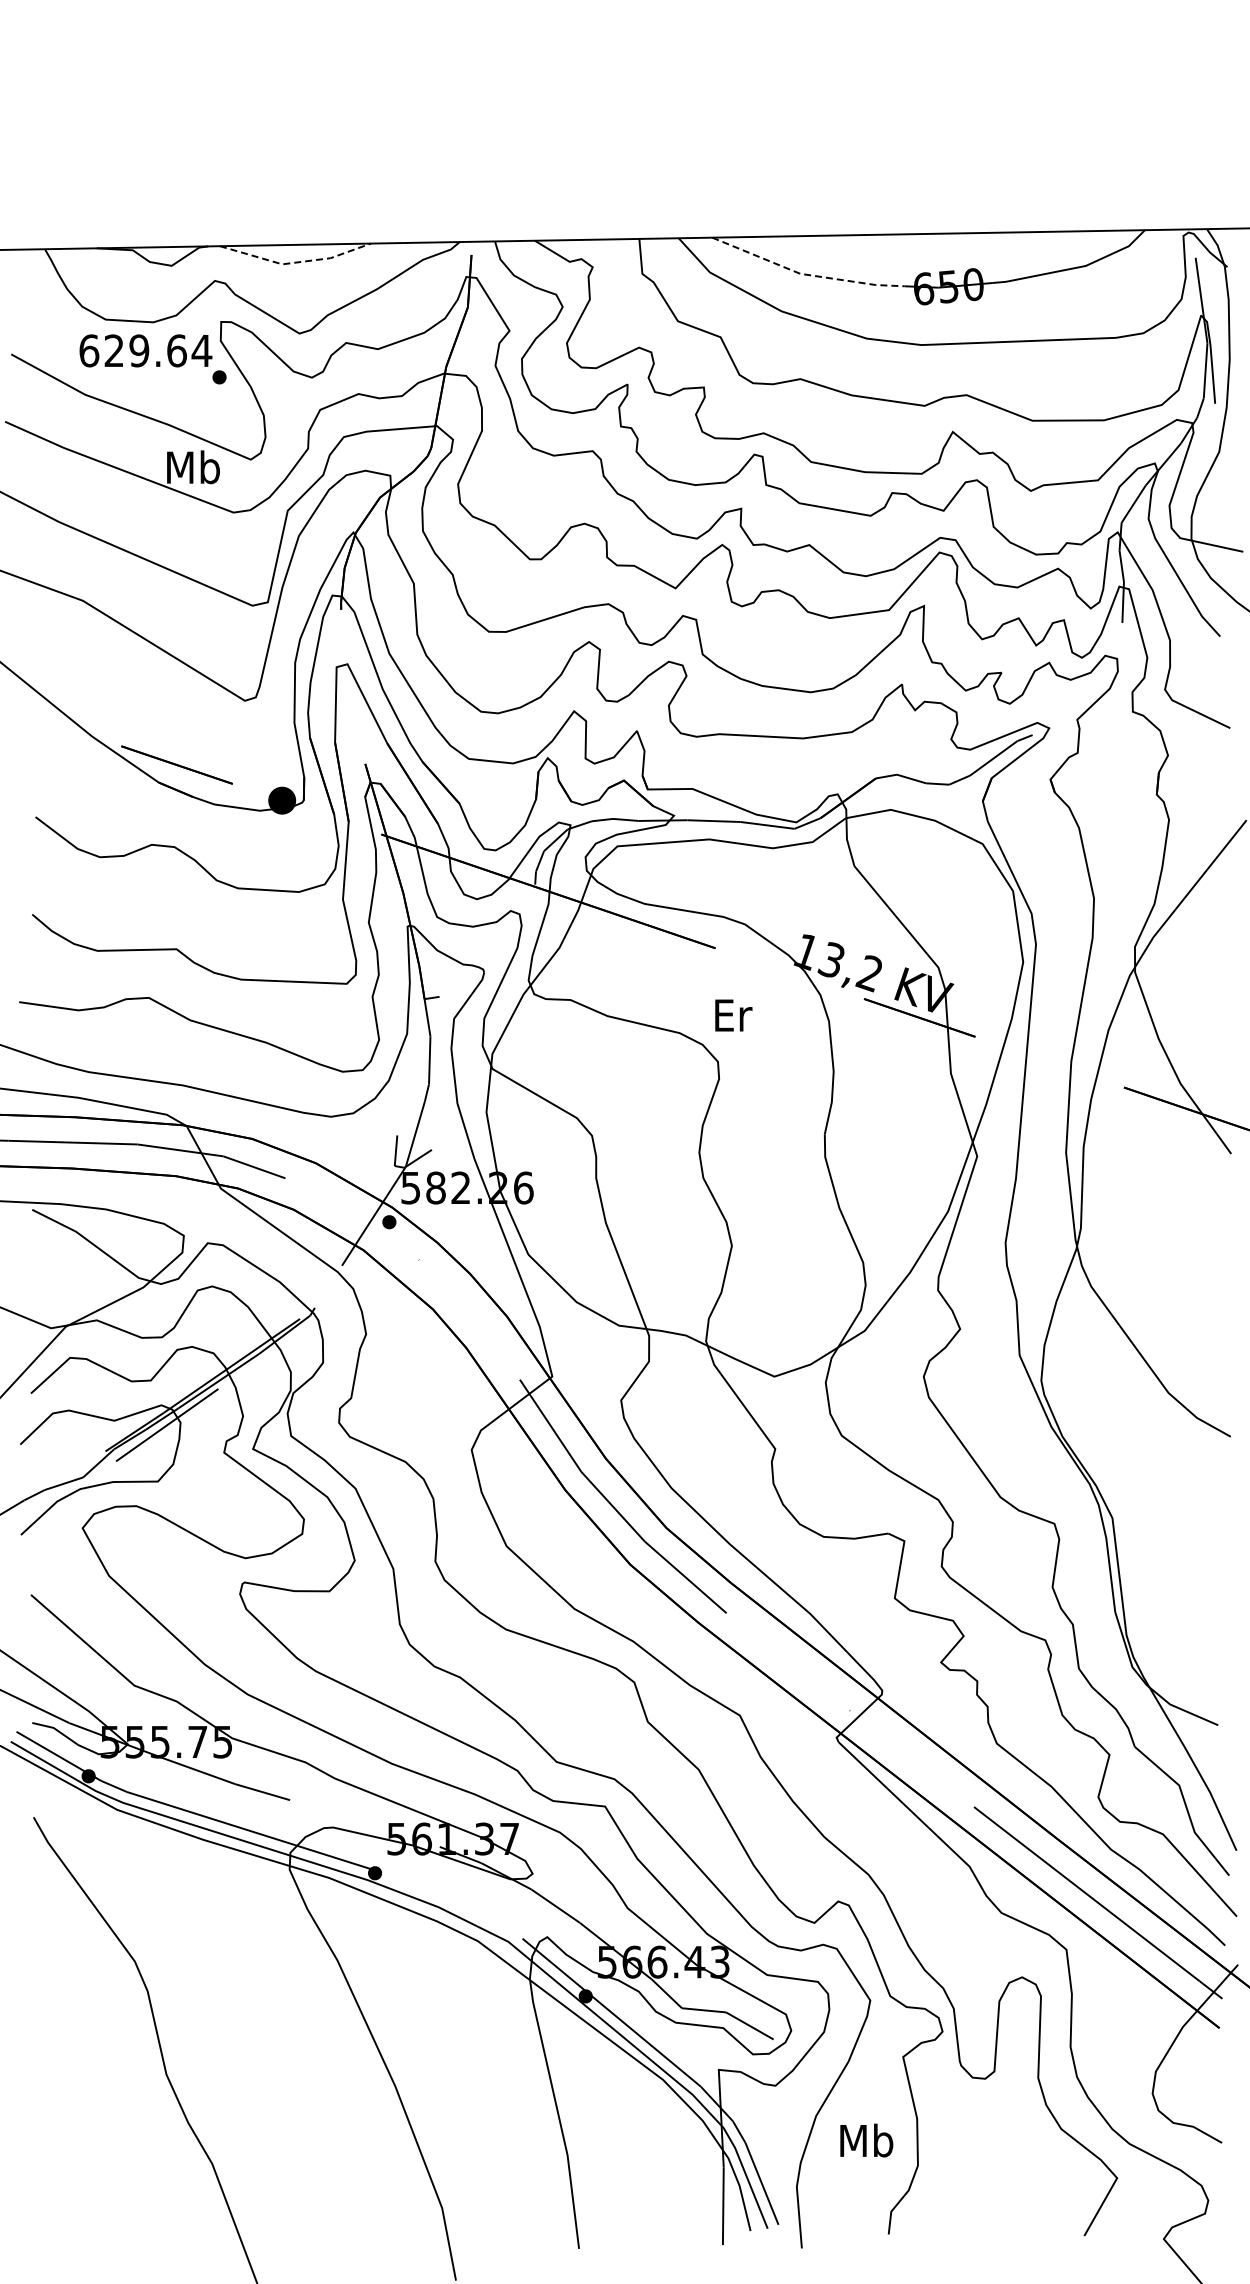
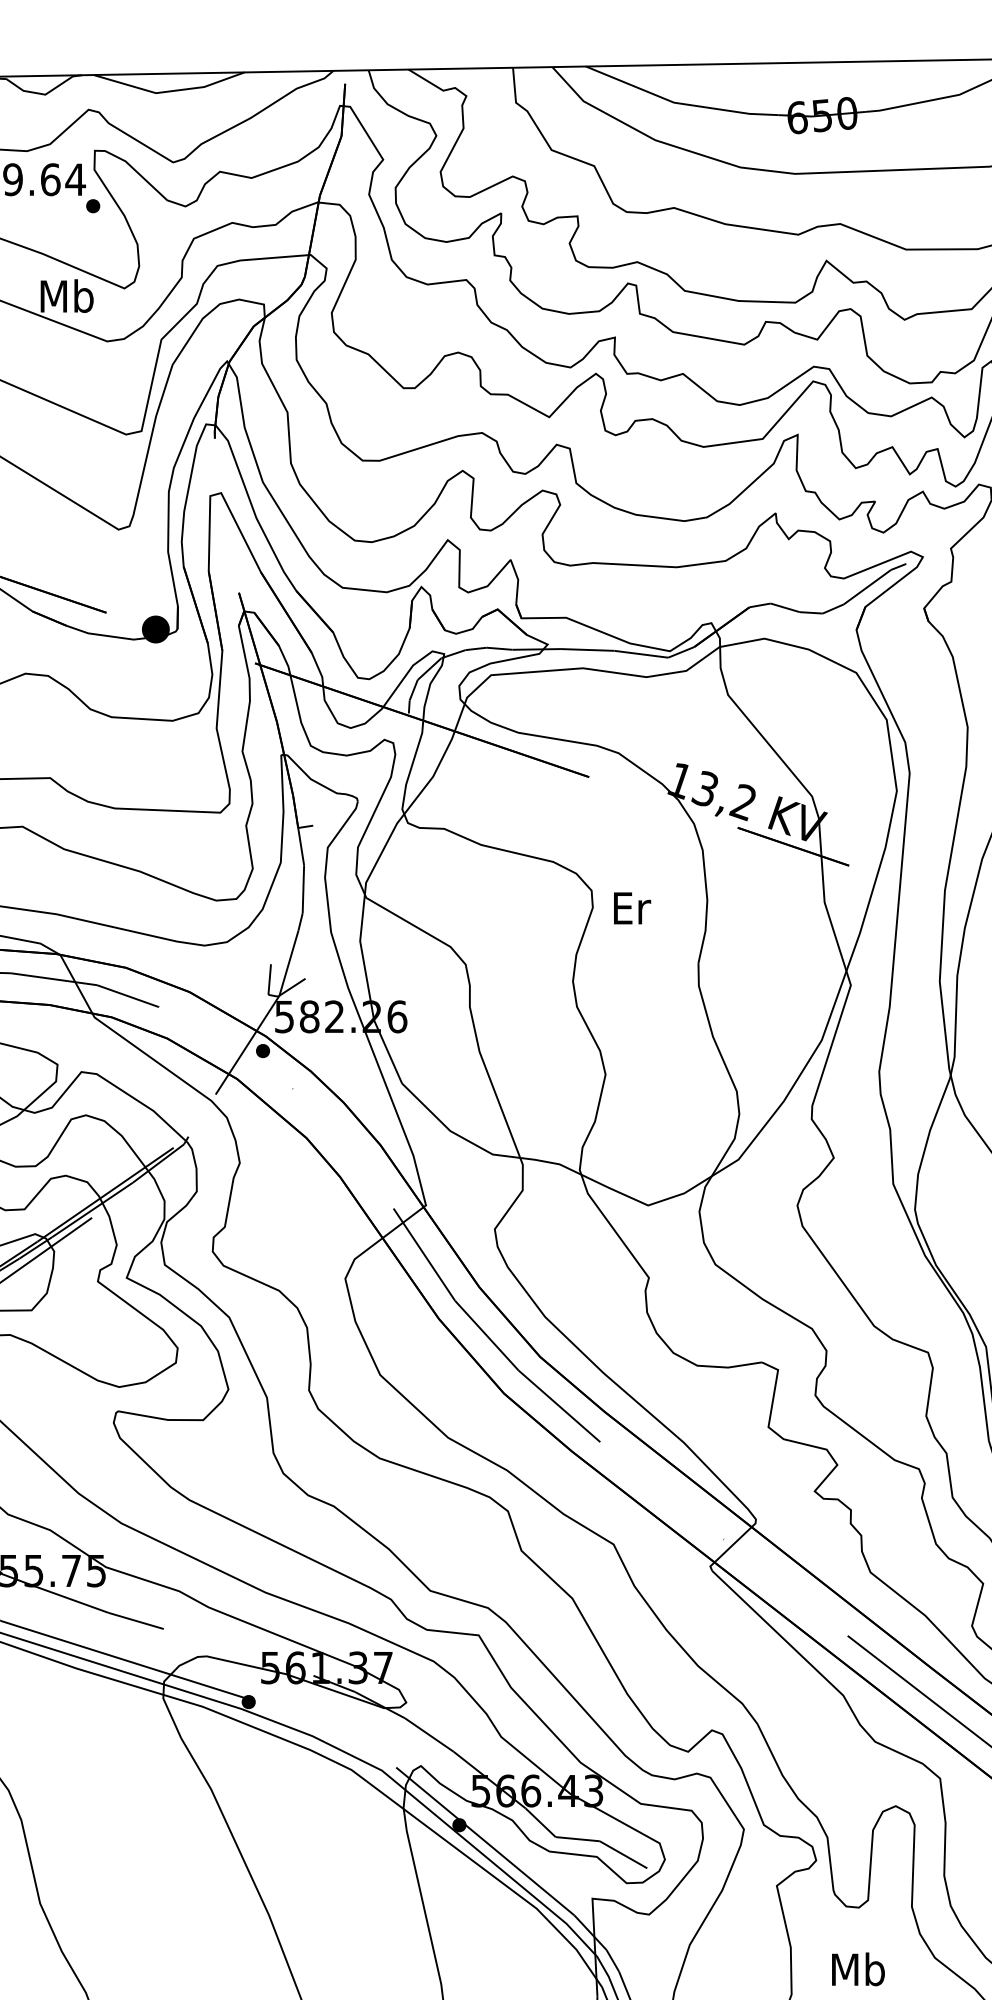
line: (295, 262) -> (169, 91), dashed -> solid
line: (805, 274) -> (679, 103), dashed -> solid
text: (733, 1015) -> (632, 908), moved
text: (866, 2140) -> (858, 1969), moved

